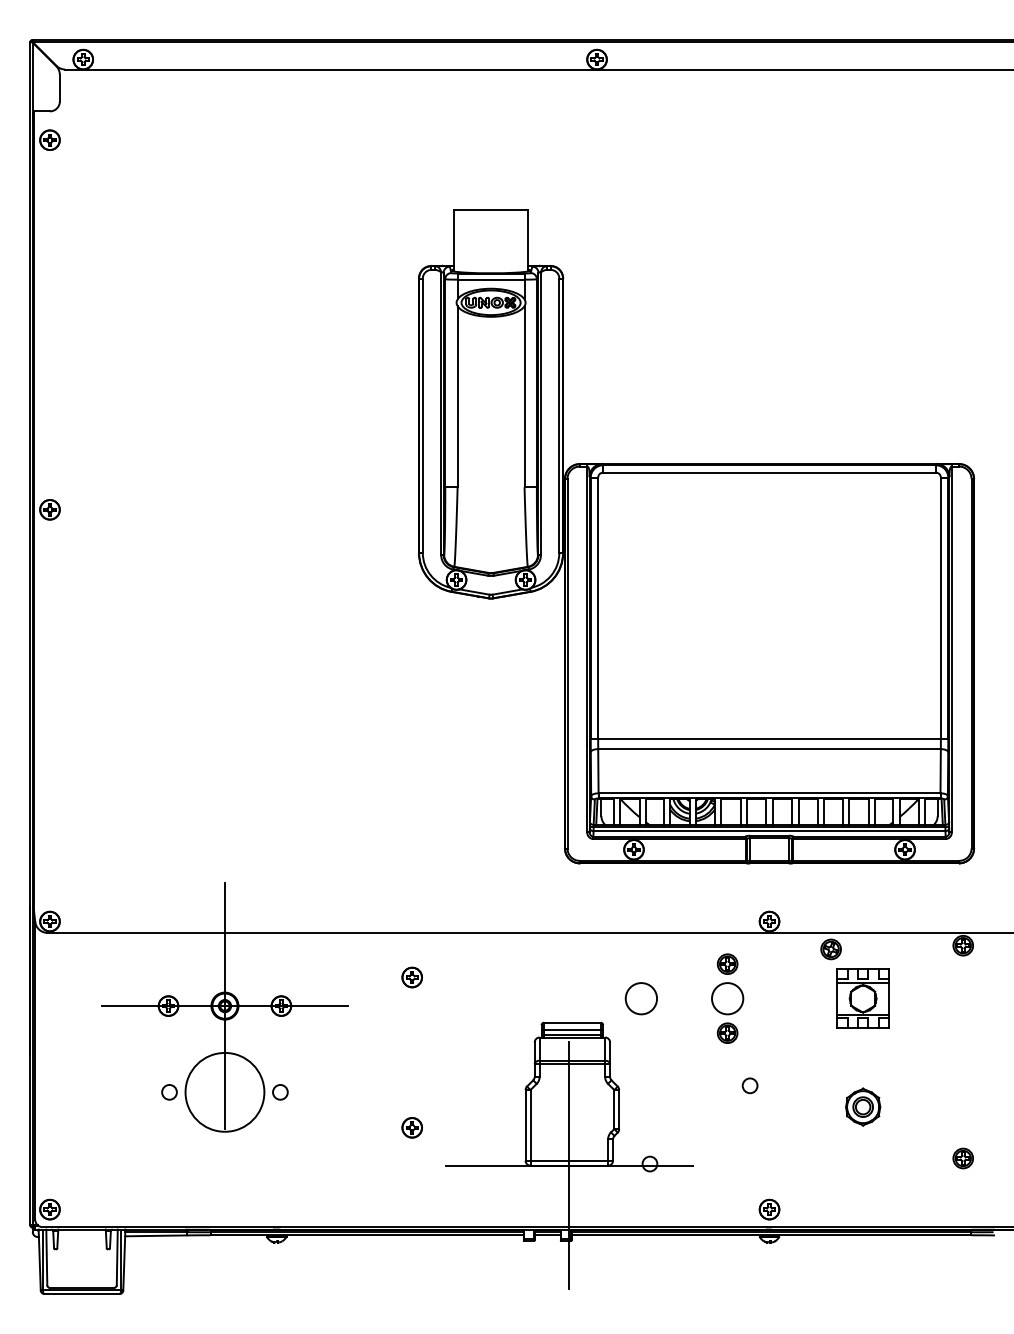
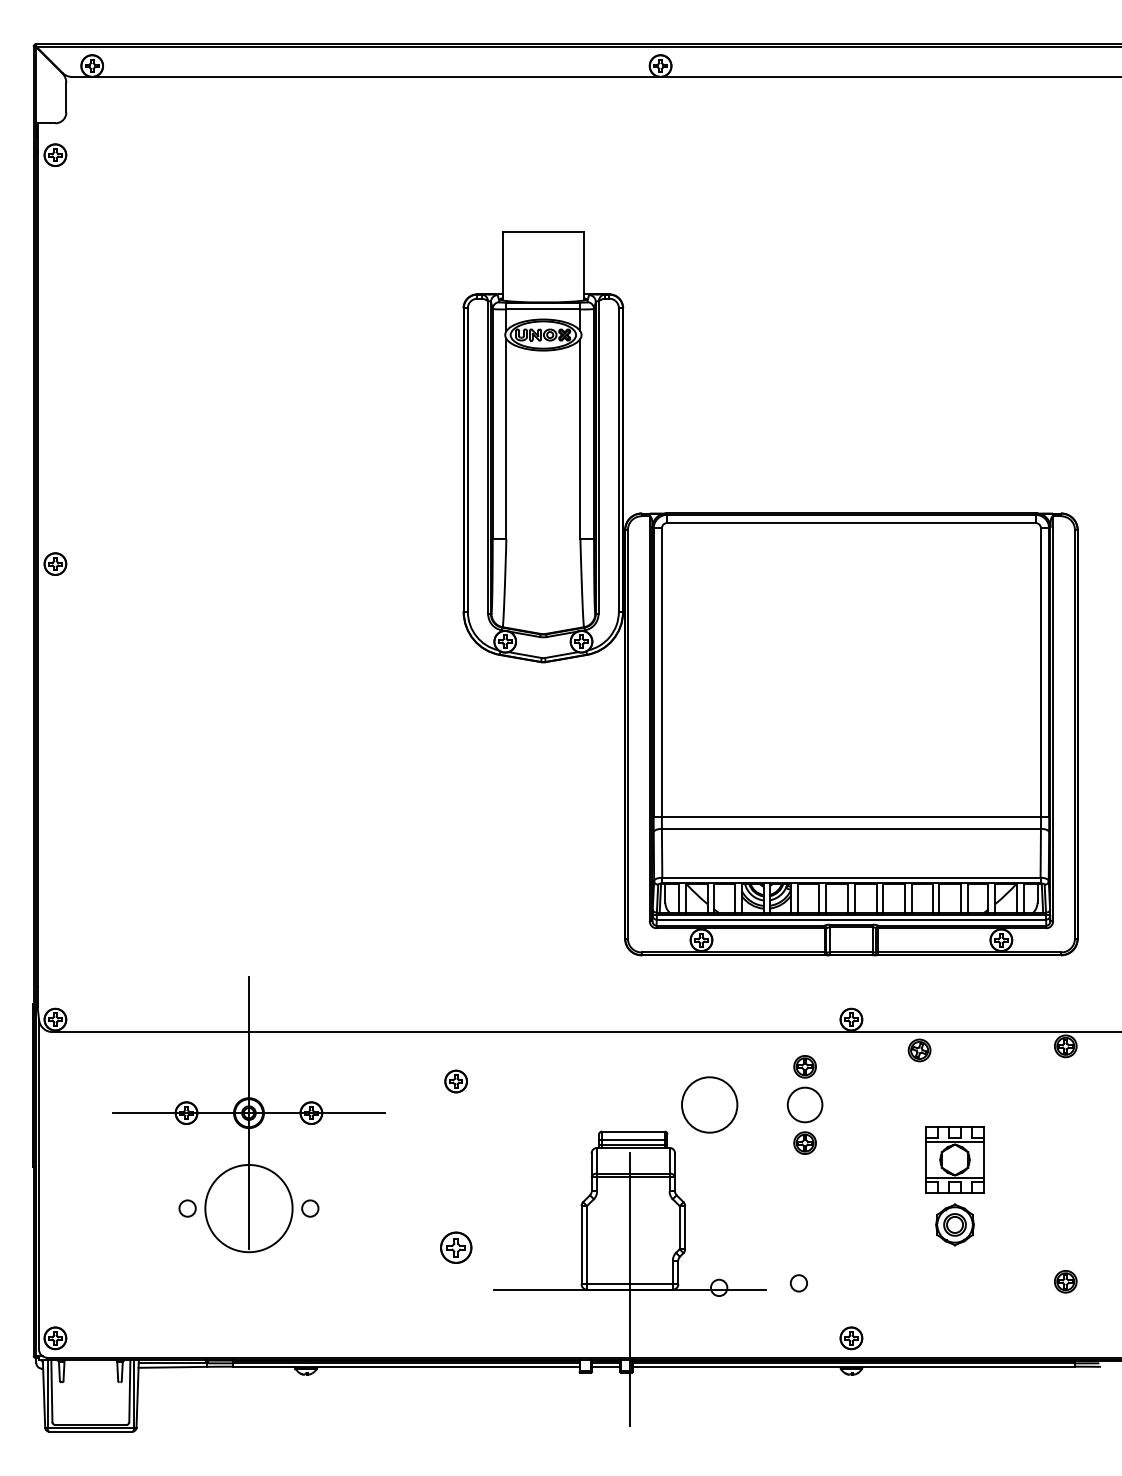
circle: (641, 998) -> (709, 1104), size x1.6
part: (862, 998) -> (954, 1159), moved
circle: (749, 1085) -> (798, 1283), moved
part: (411, 1127) -> (455, 1247), size x1.4

